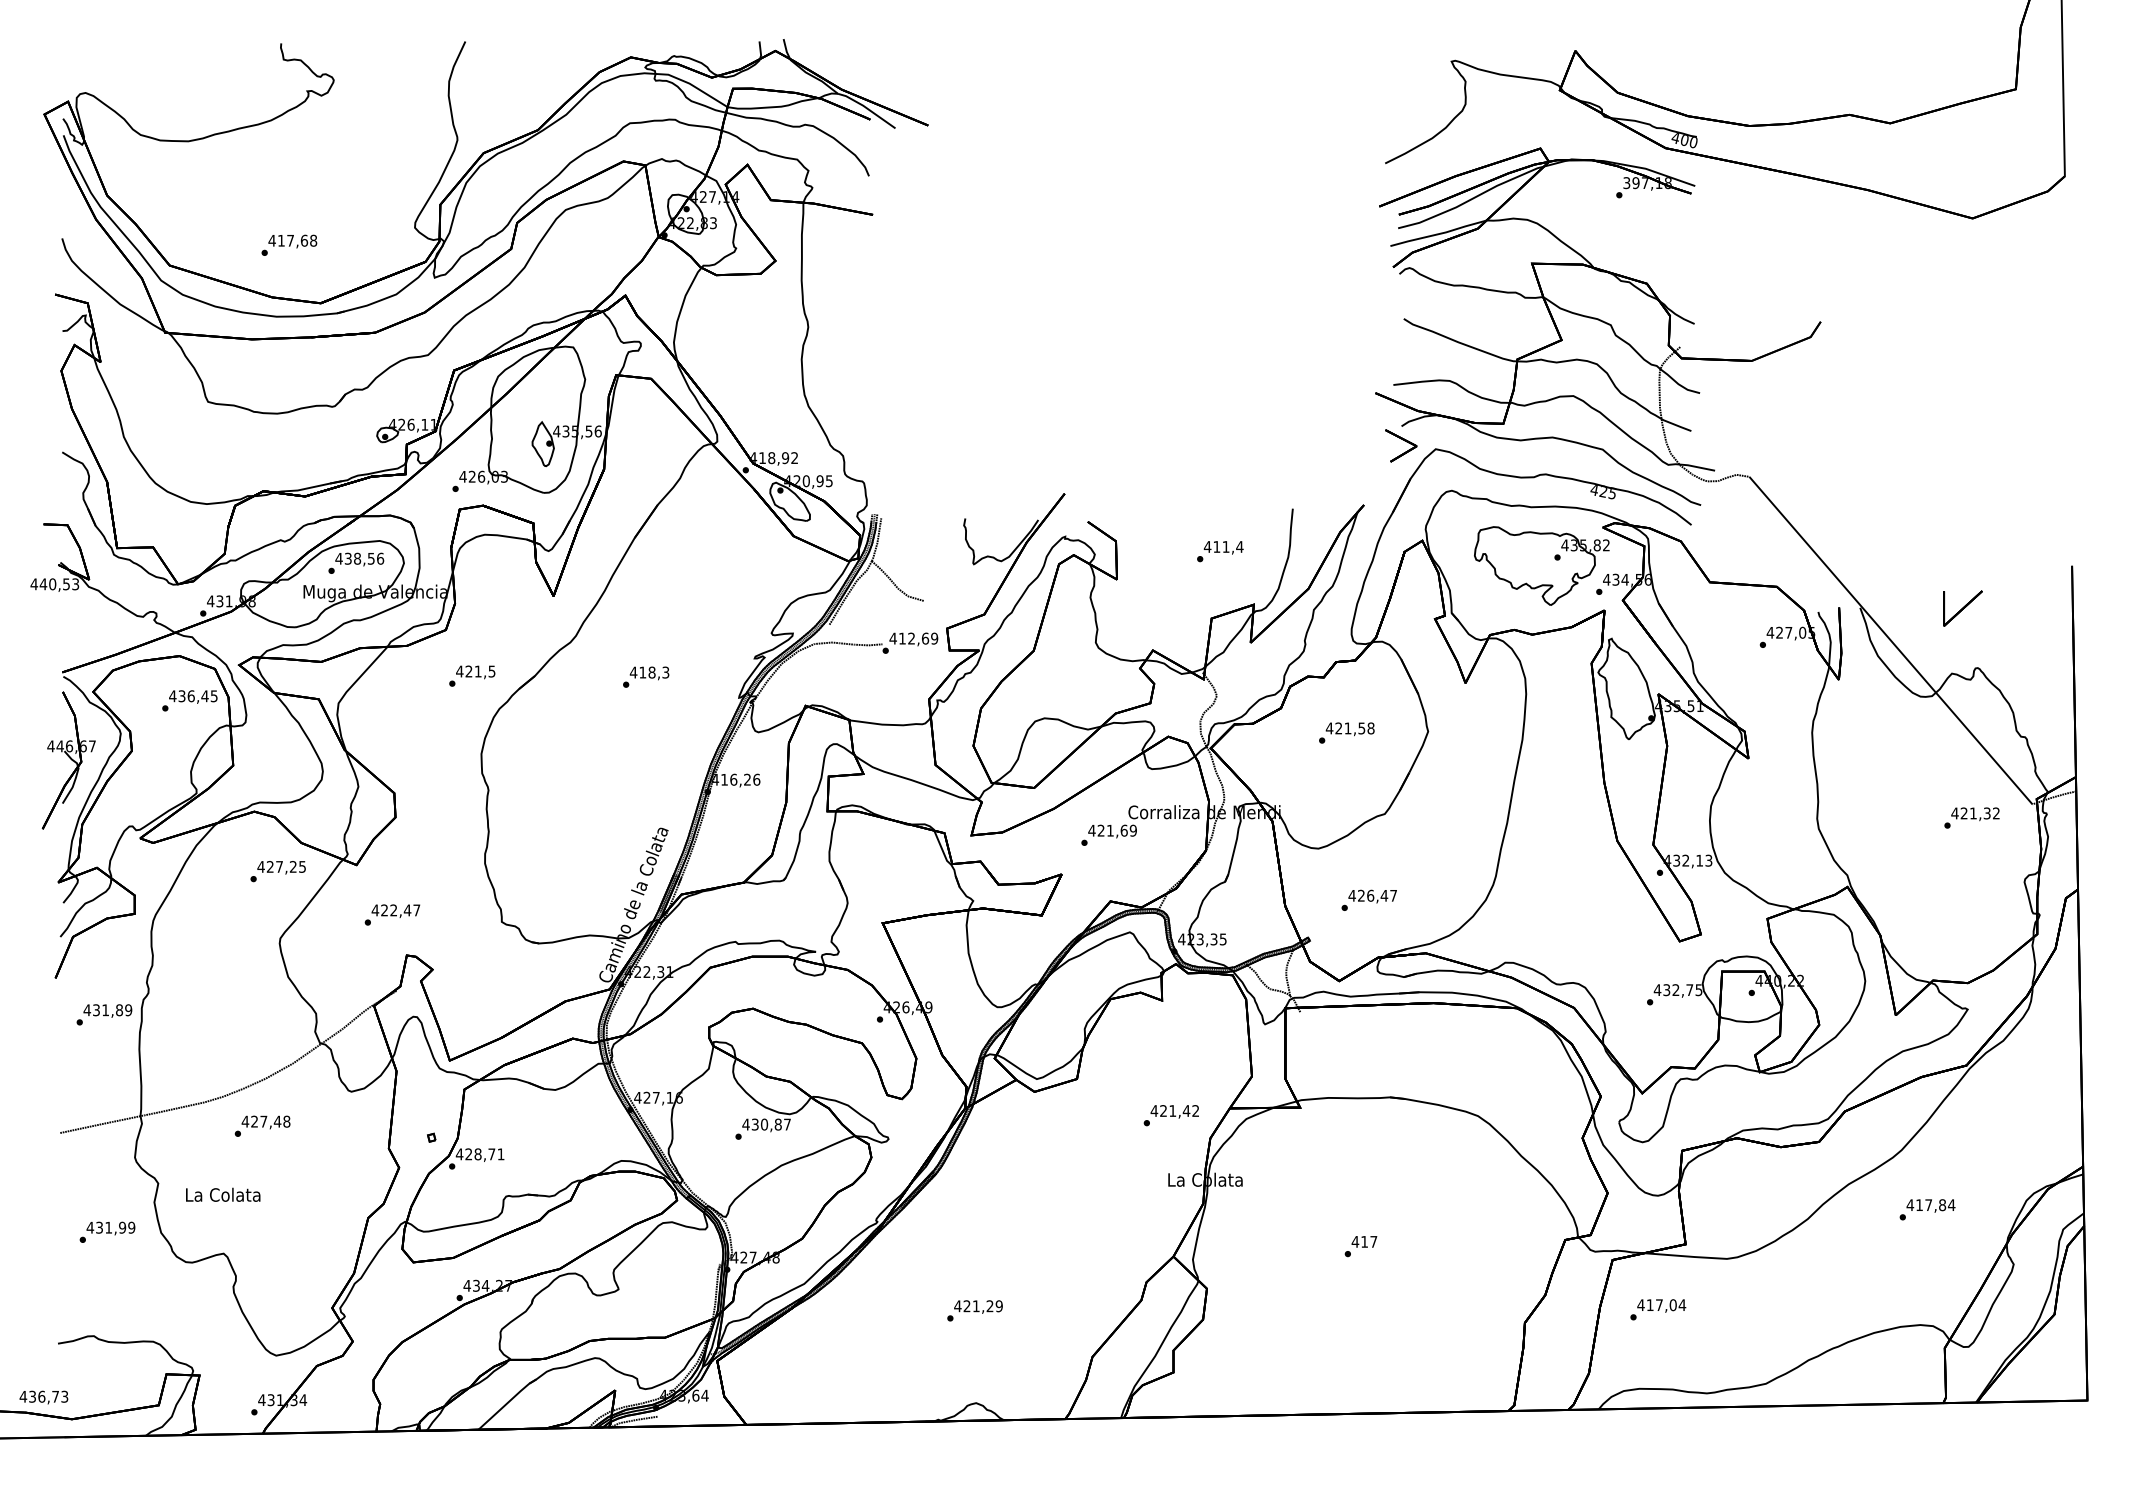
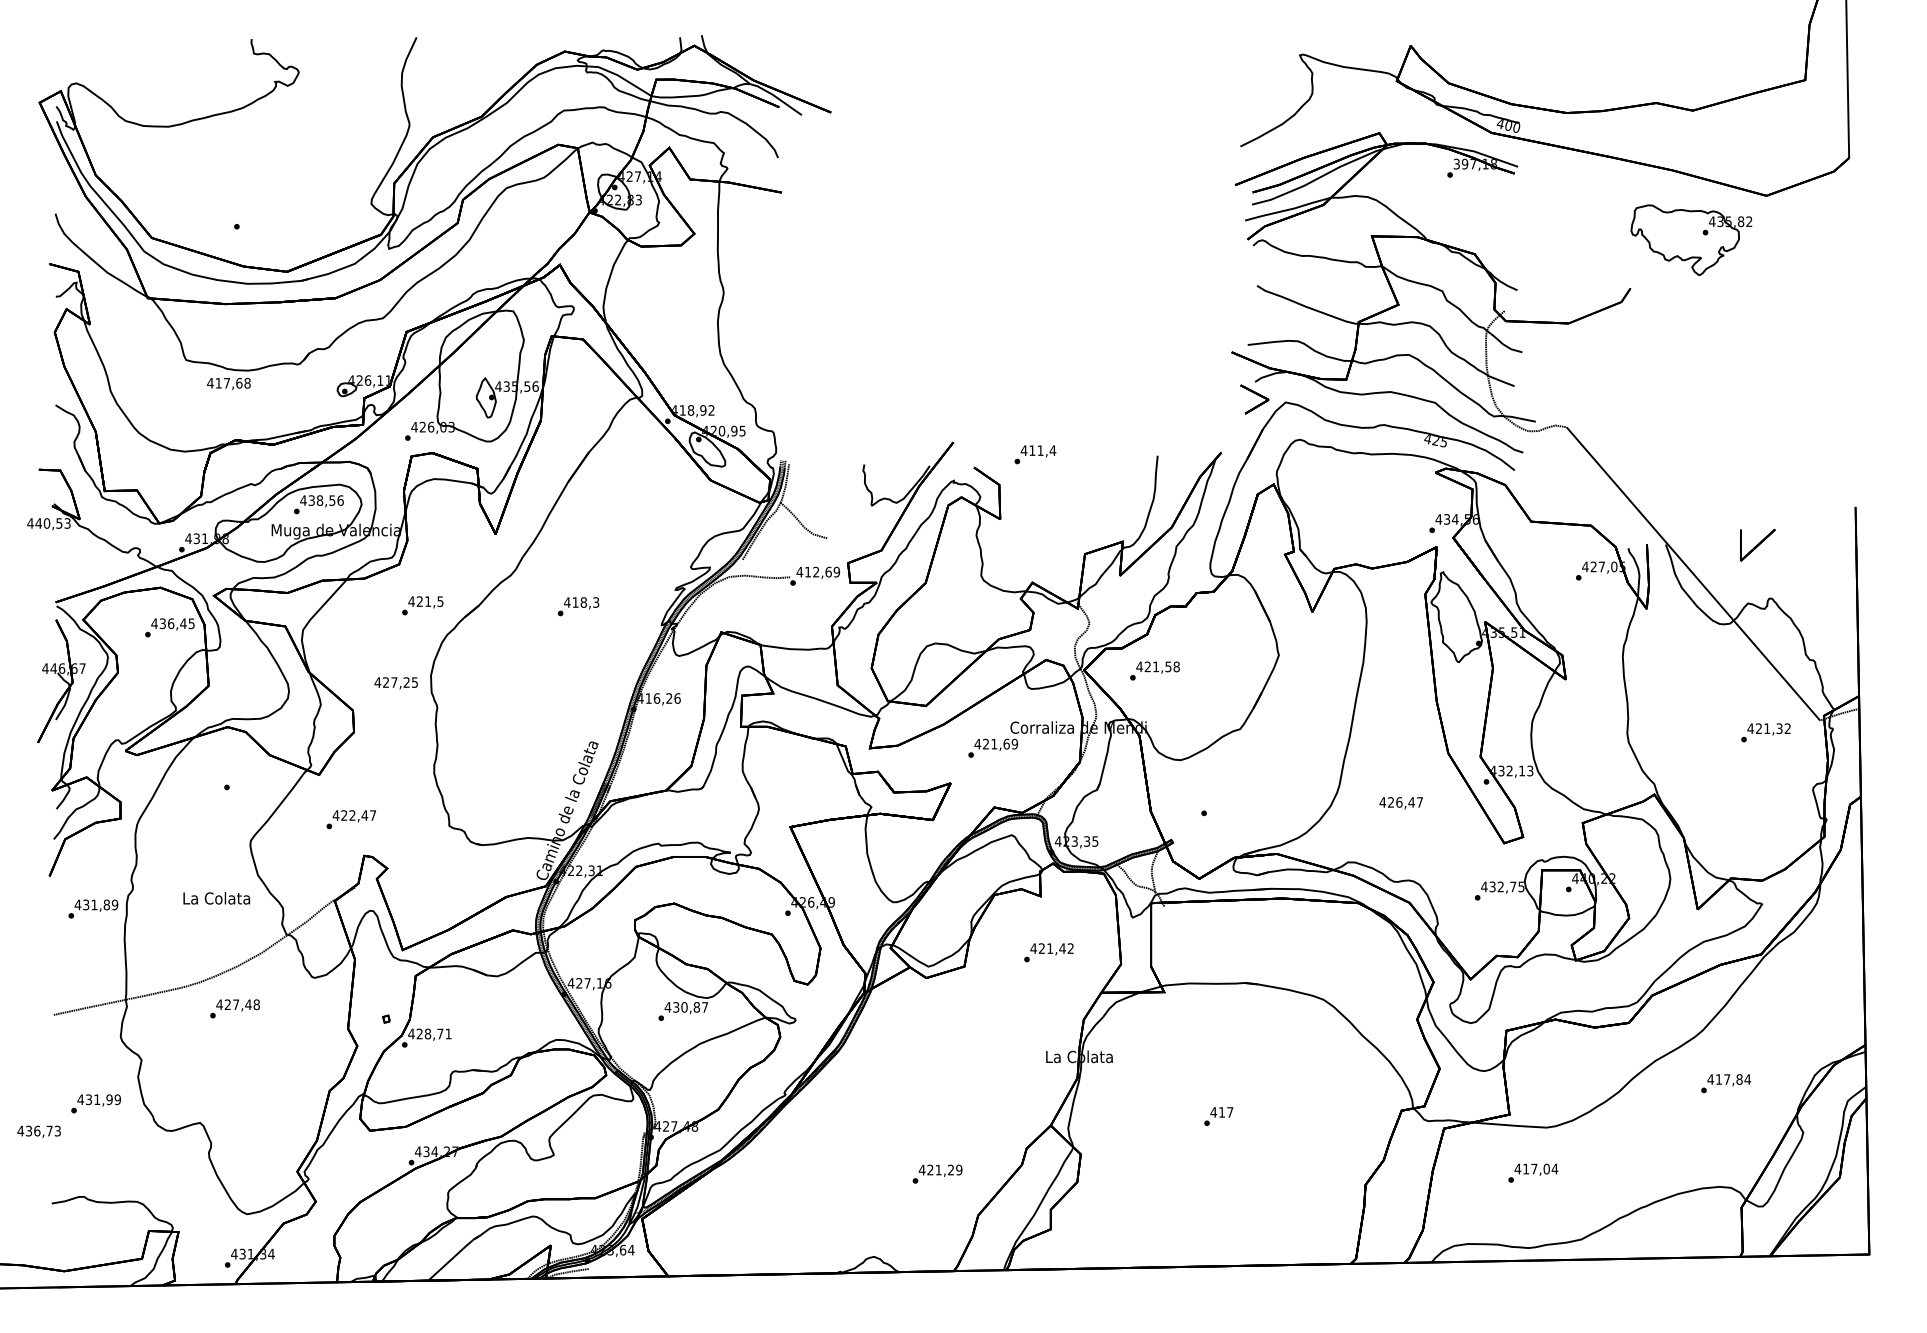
text: (292, 241) -> (228, 383), moved
text: (1220, 551) -> (1035, 454), moved
part: (1541, 565) -> (1691, 239), moved
text: (1346, 732) -> (1154, 670), moved
text: (281, 867) -> (396, 683), moved
text: (1372, 896) -> (1401, 803), moved
text: (1170, 1115) -> (1048, 952), moved
text: (223, 1194) -> (217, 898), moved
text: (1658, 1309) -> (1533, 1172), moved
text: (974, 1310) -> (937, 1173), moved
text: (43, 1397) -> (38, 1131), moved

